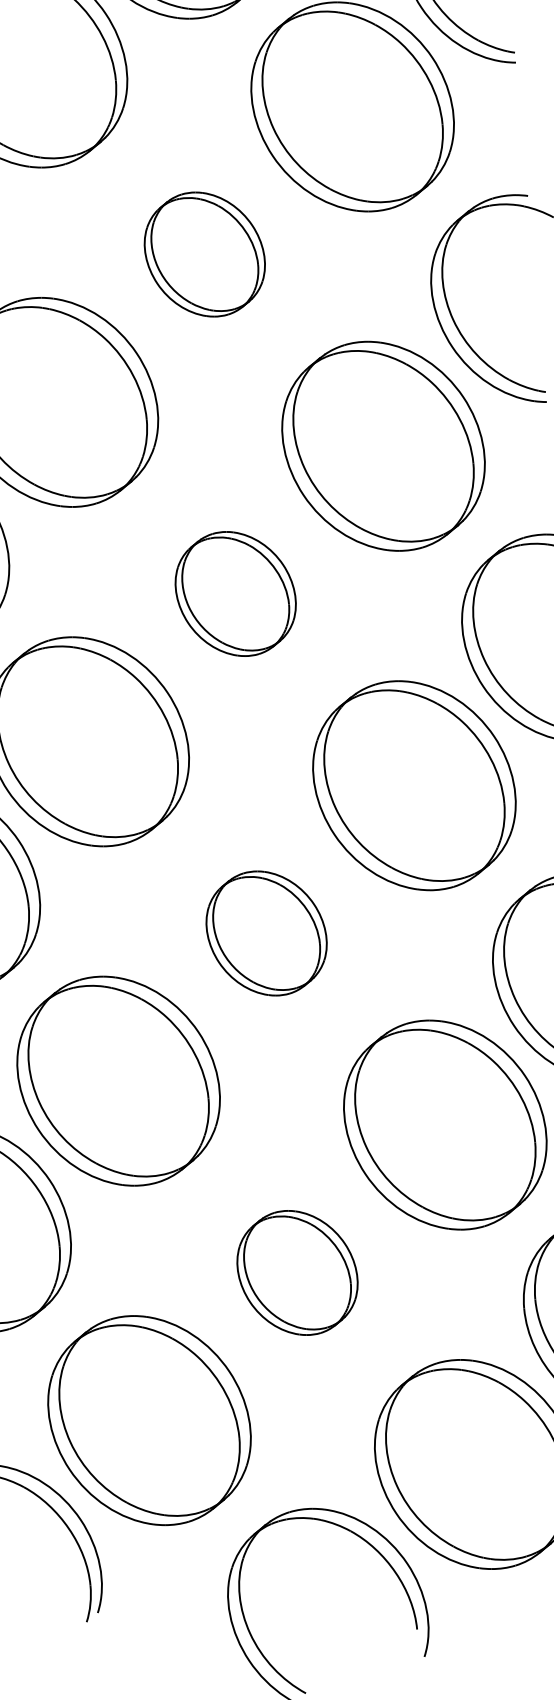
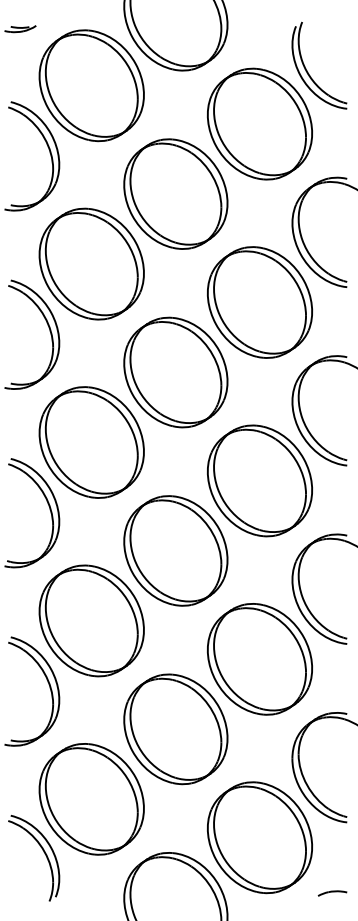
part: (203, 253) -> (175, 193), size x1.67
part: (234, 594) -> (175, 372), size x1.67
part: (265, 932) -> (175, 550), size x1.67
part: (296, 1273) -> (175, 729), size x1.67

